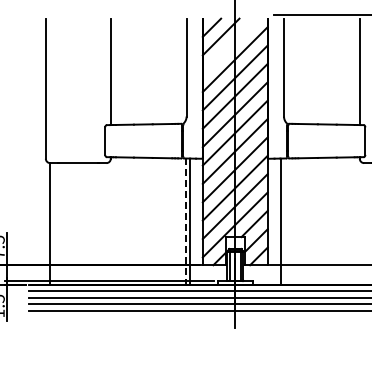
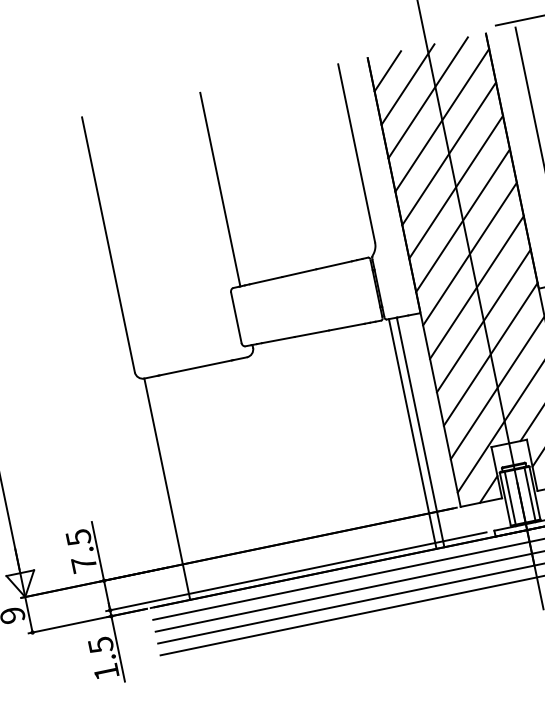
line: (229, 45) -> (426, 96), added
line: (185, 222) -> (413, 435), dashed -> solid

